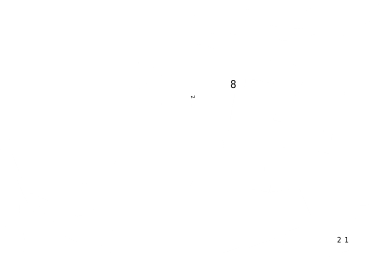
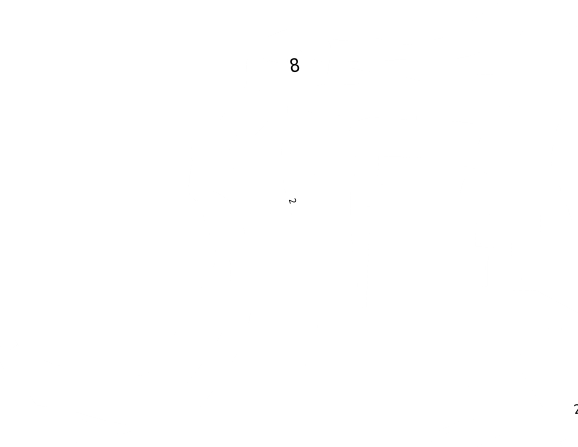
text: (233, 83) -> (294, 64), moved

